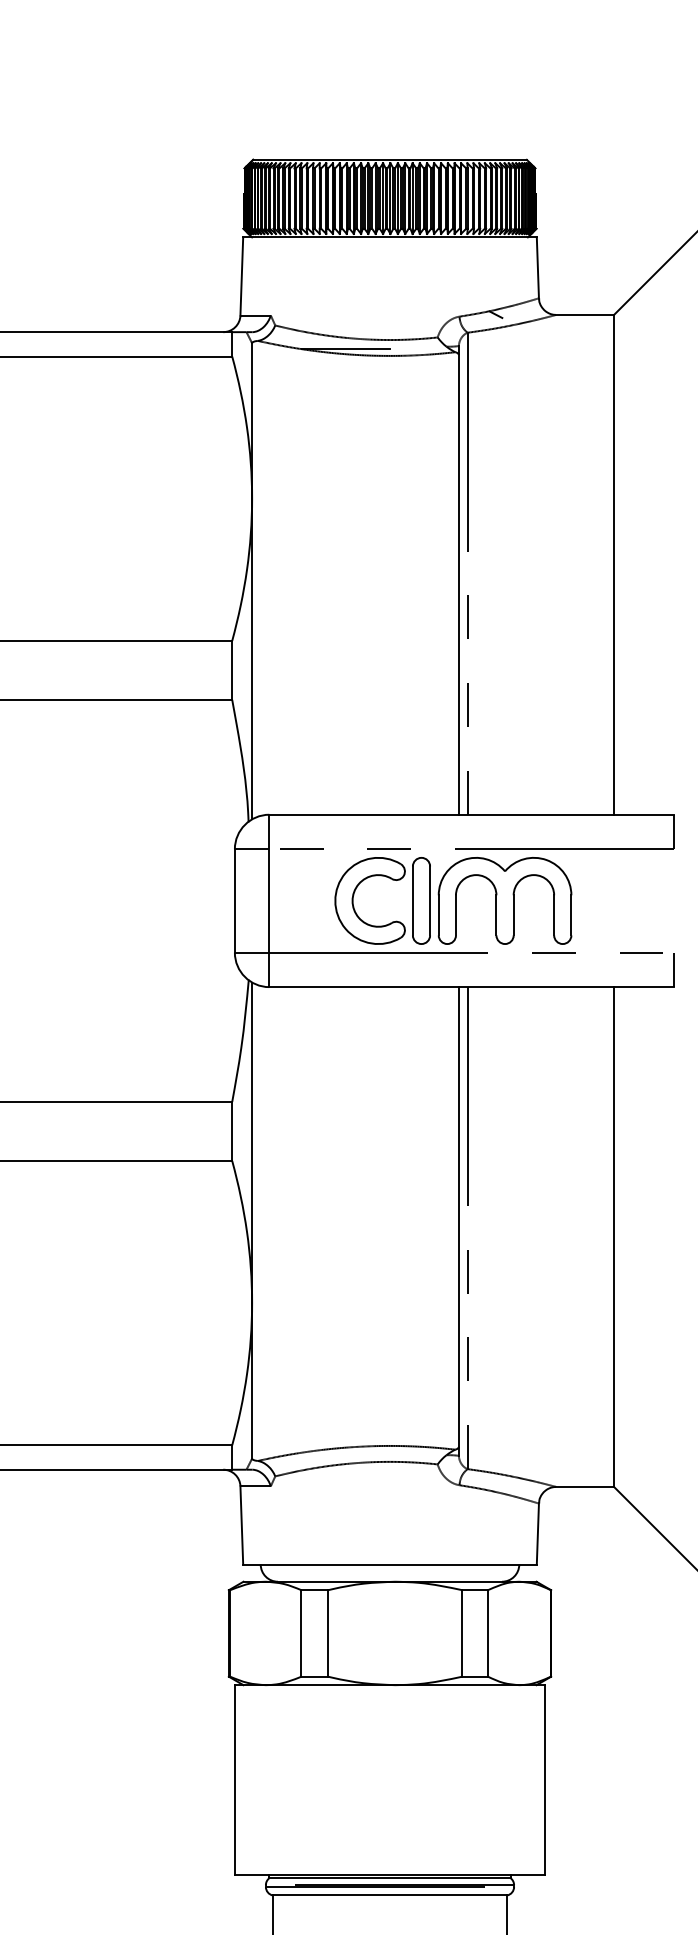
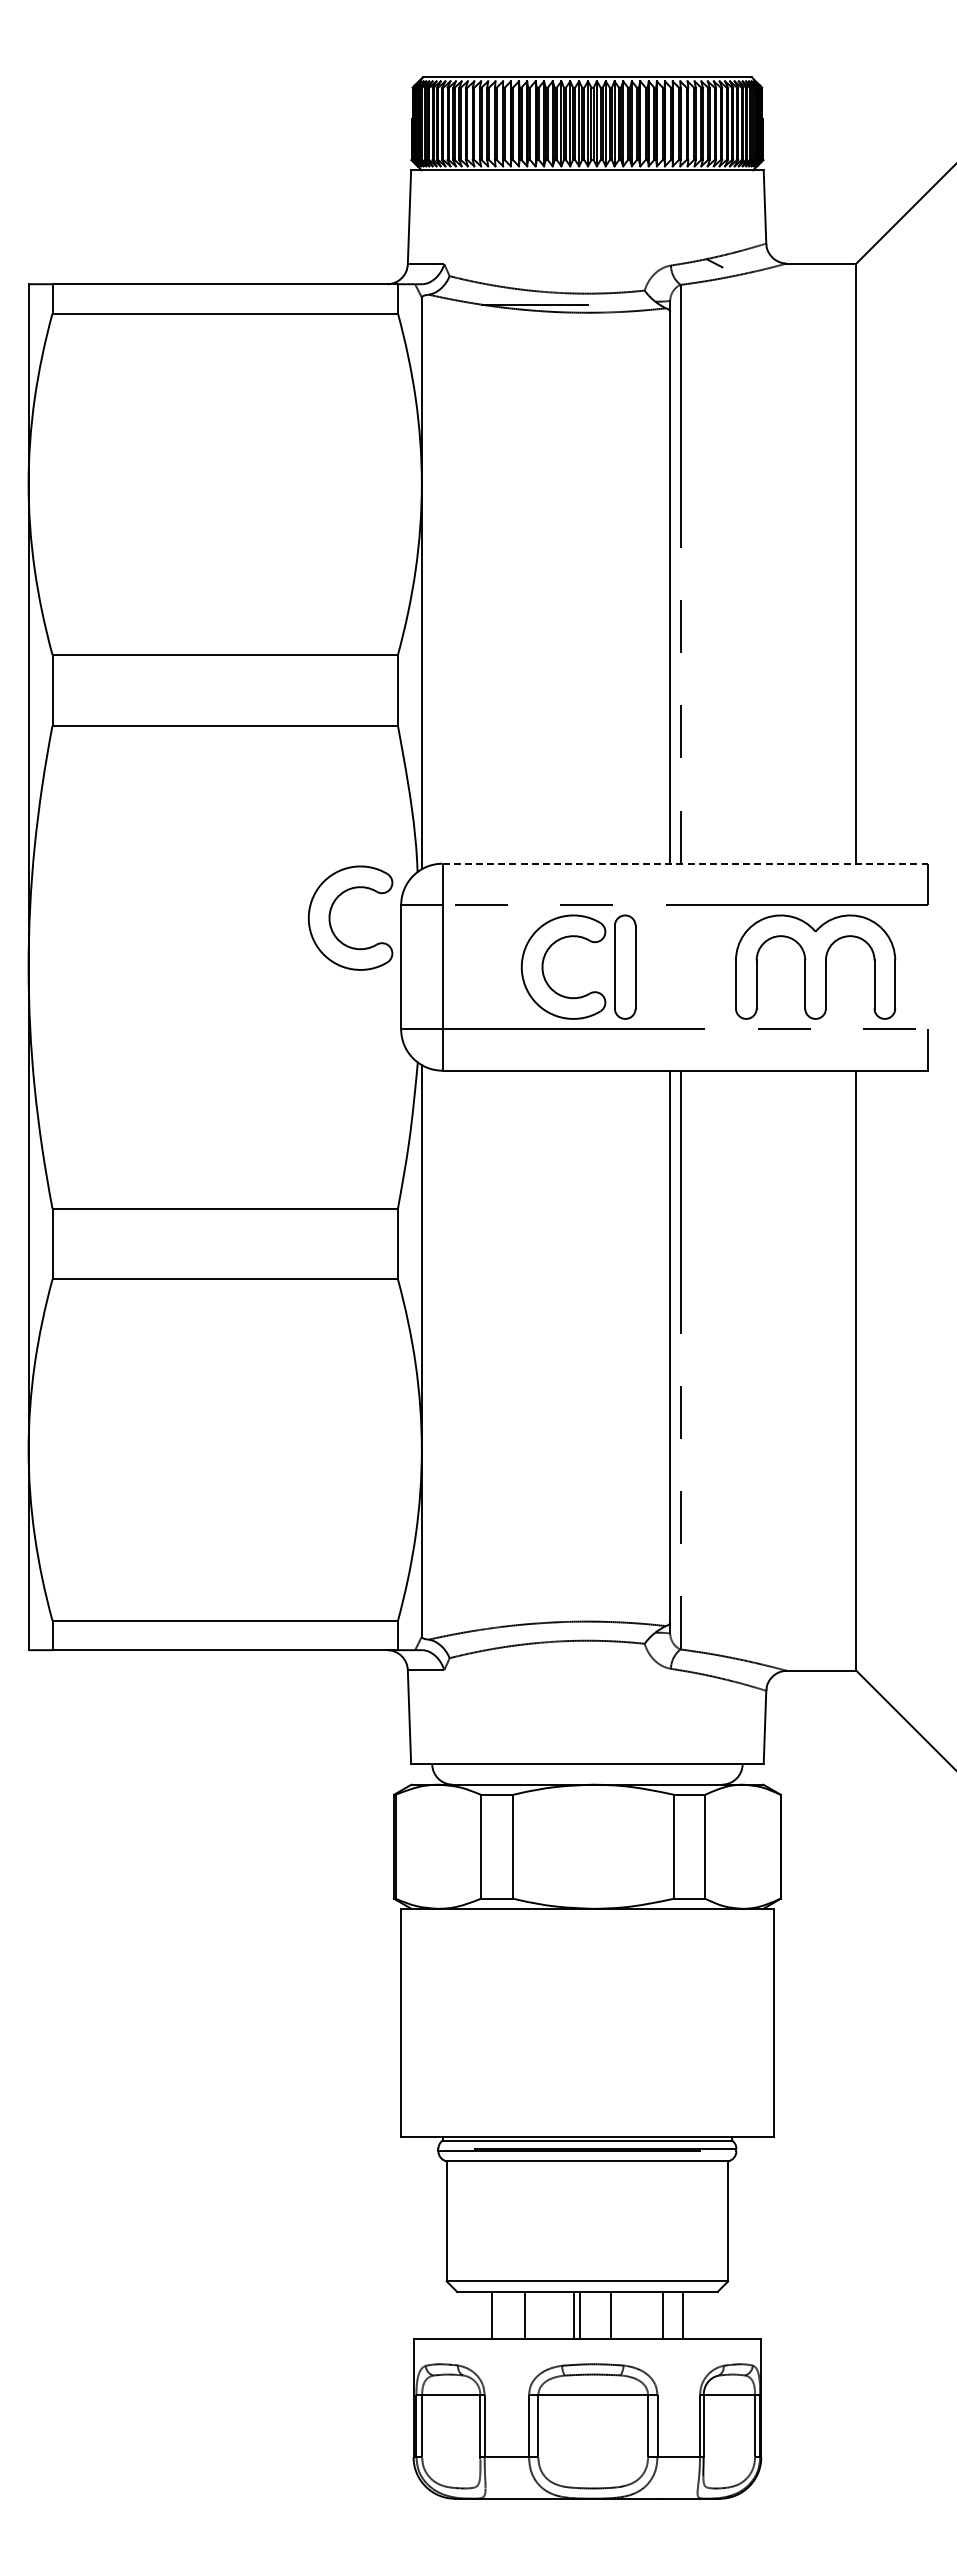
line: (471, 814) -> (685, 863), solid -> dashed
part: (176, 854) -> (331, 911), added
part: (504, 900) -> (815, 966), moved

